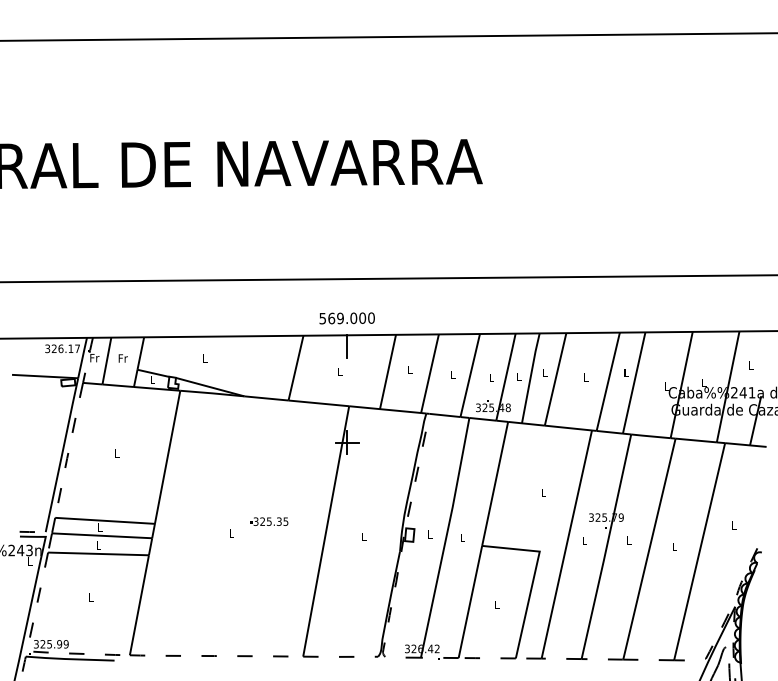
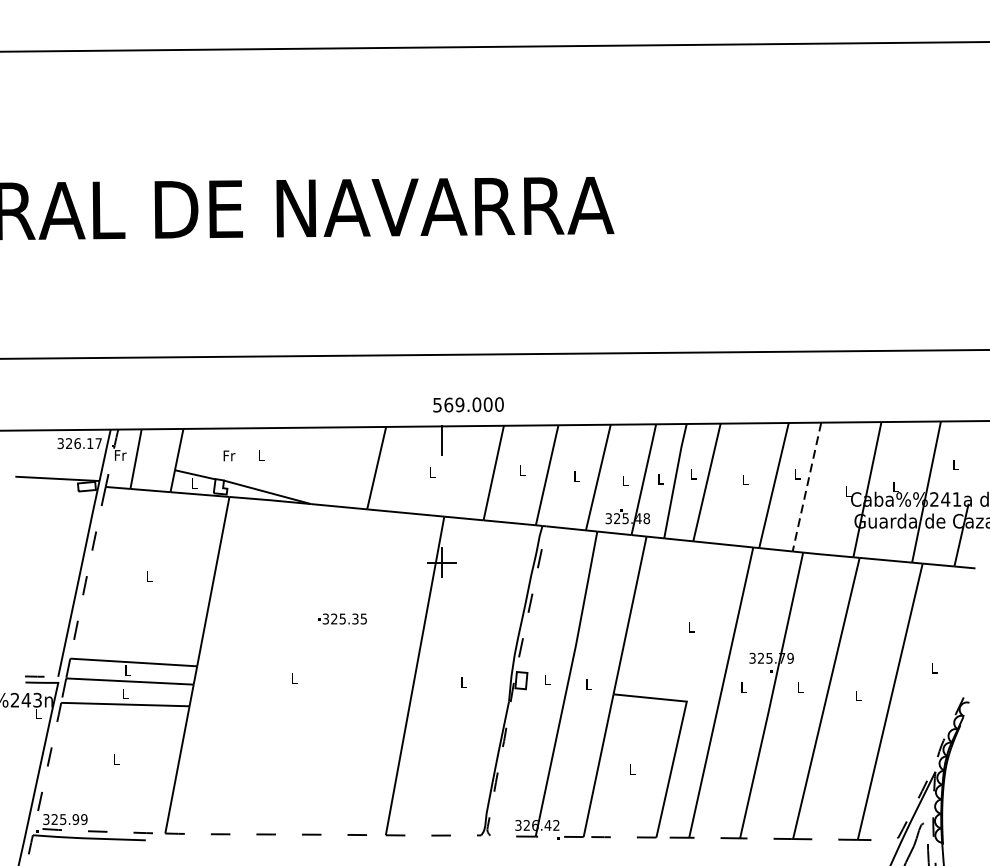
text: (346, 318) -> (467, 405), moved
text: (122, 358) -> (228, 455), moved
line: (634, 383) -> (807, 487), solid -> dashed
text: (269, 521) -> (342, 618), moved

